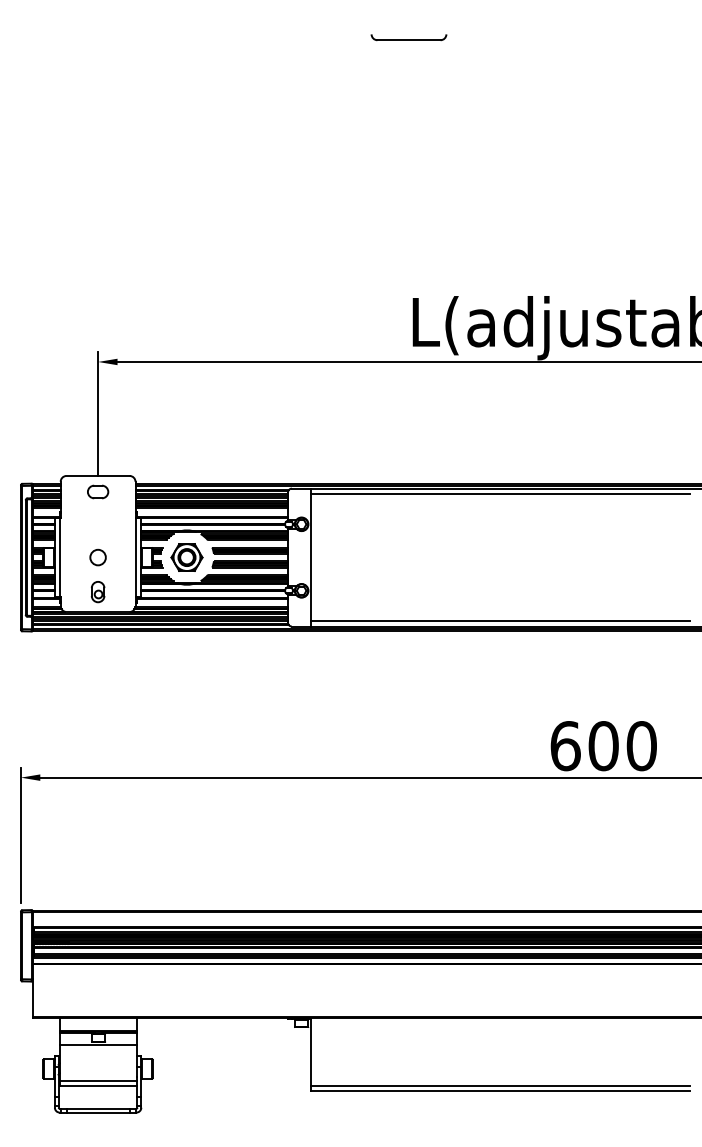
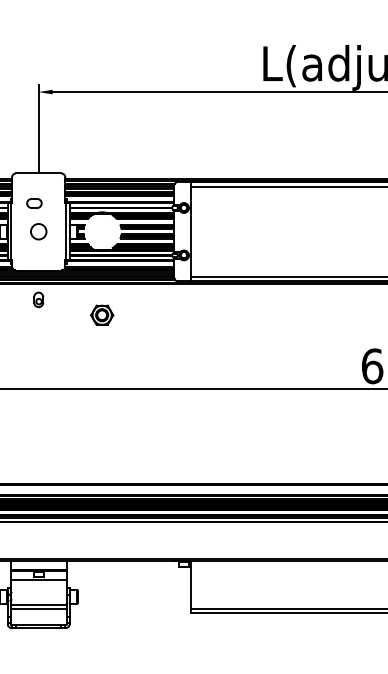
part: (98, 491) -> (34, 203), moved
circle: (97, 557) -> (38, 231), size x1.4
part: (186, 557) -> (101, 315), moved
part: (97, 592) -> (38, 300), moved

